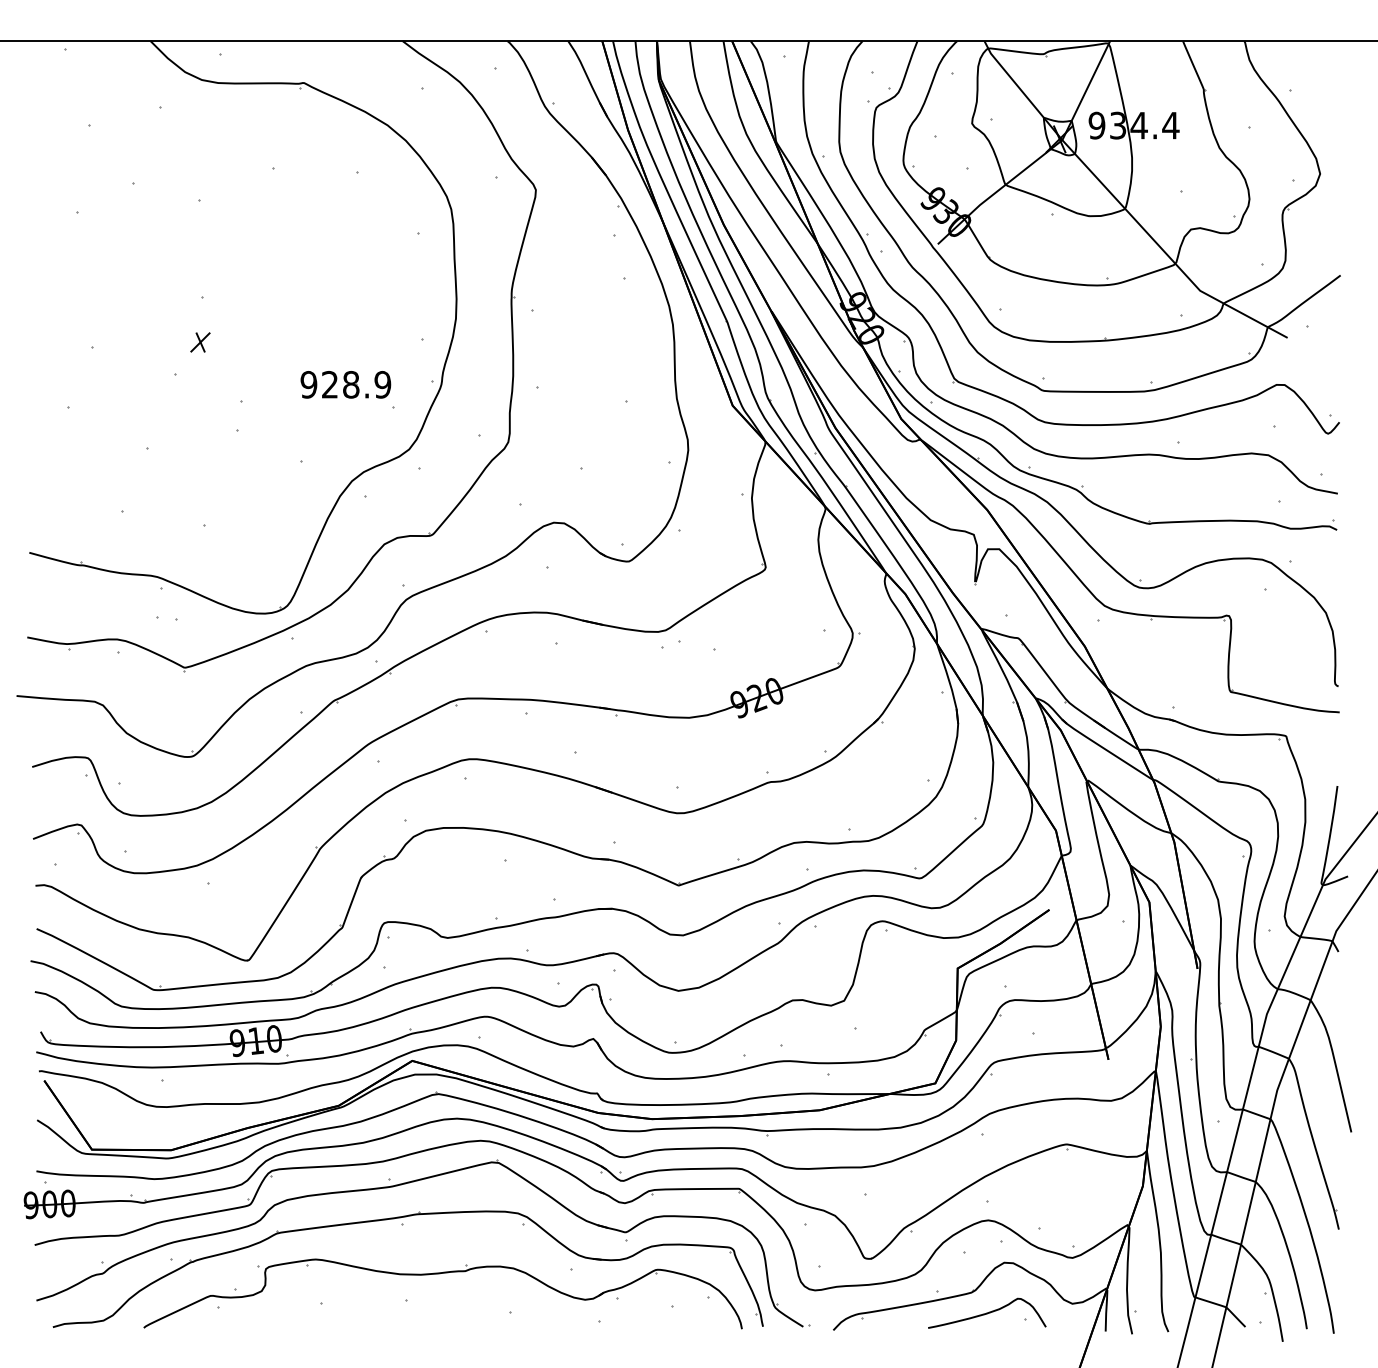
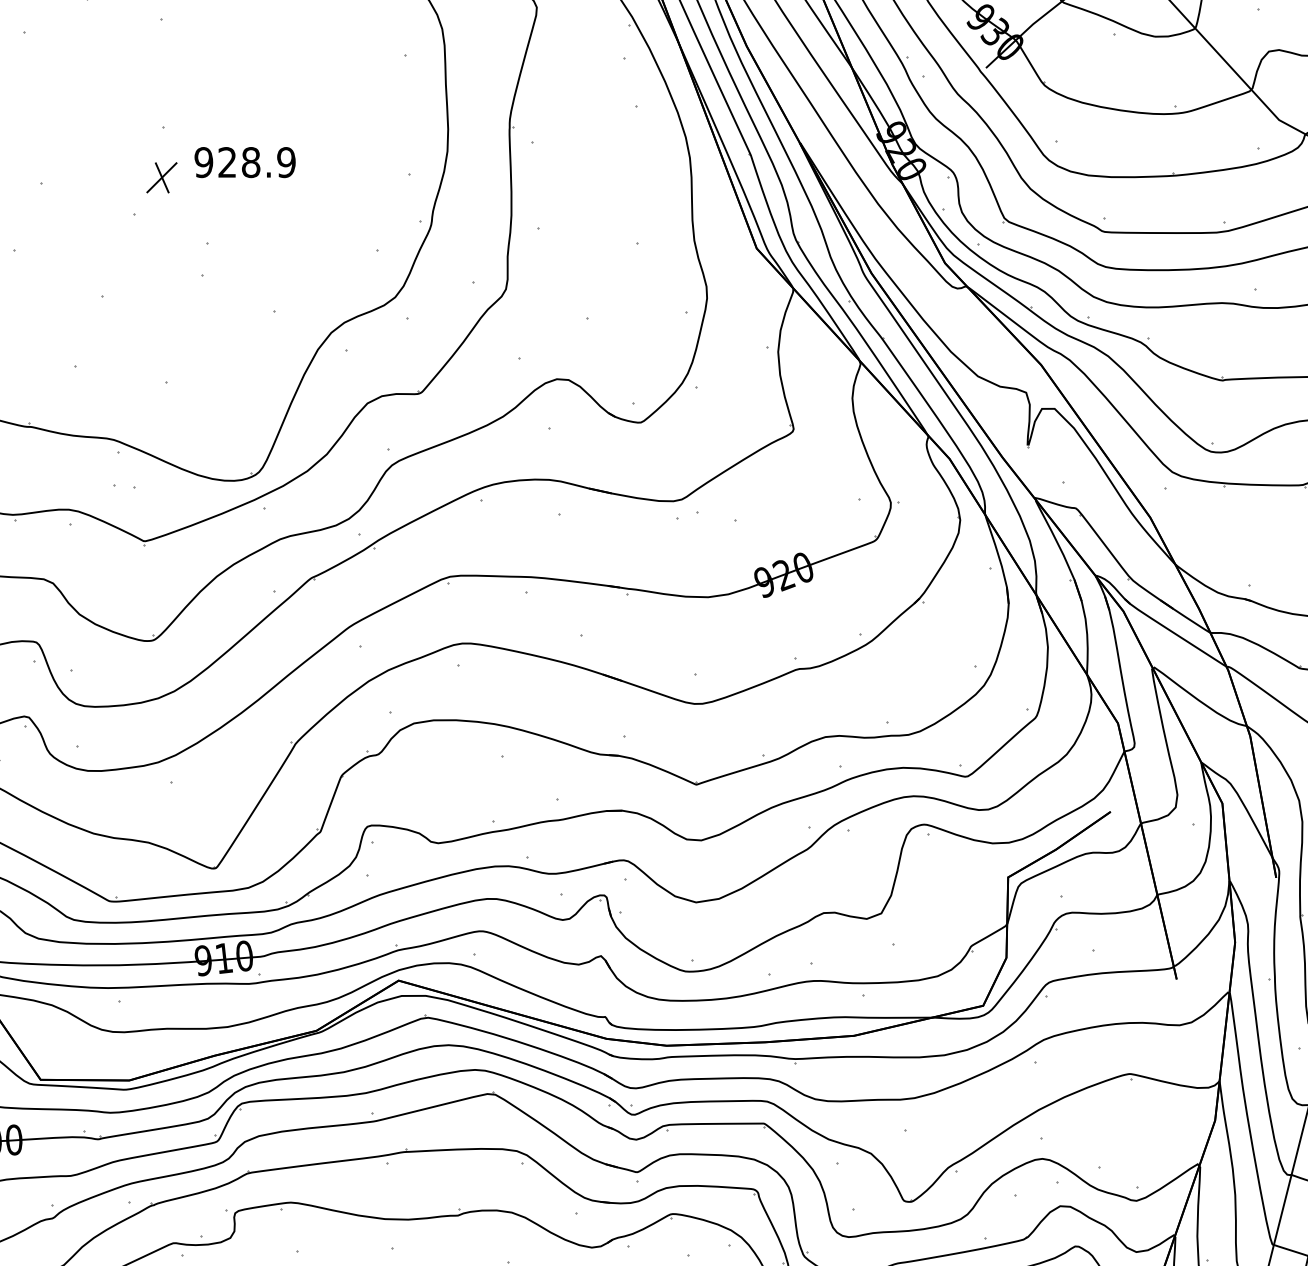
part: (200, 342) -> (162, 177), size x1.43
part: (345, 384) -> (244, 162), moved

